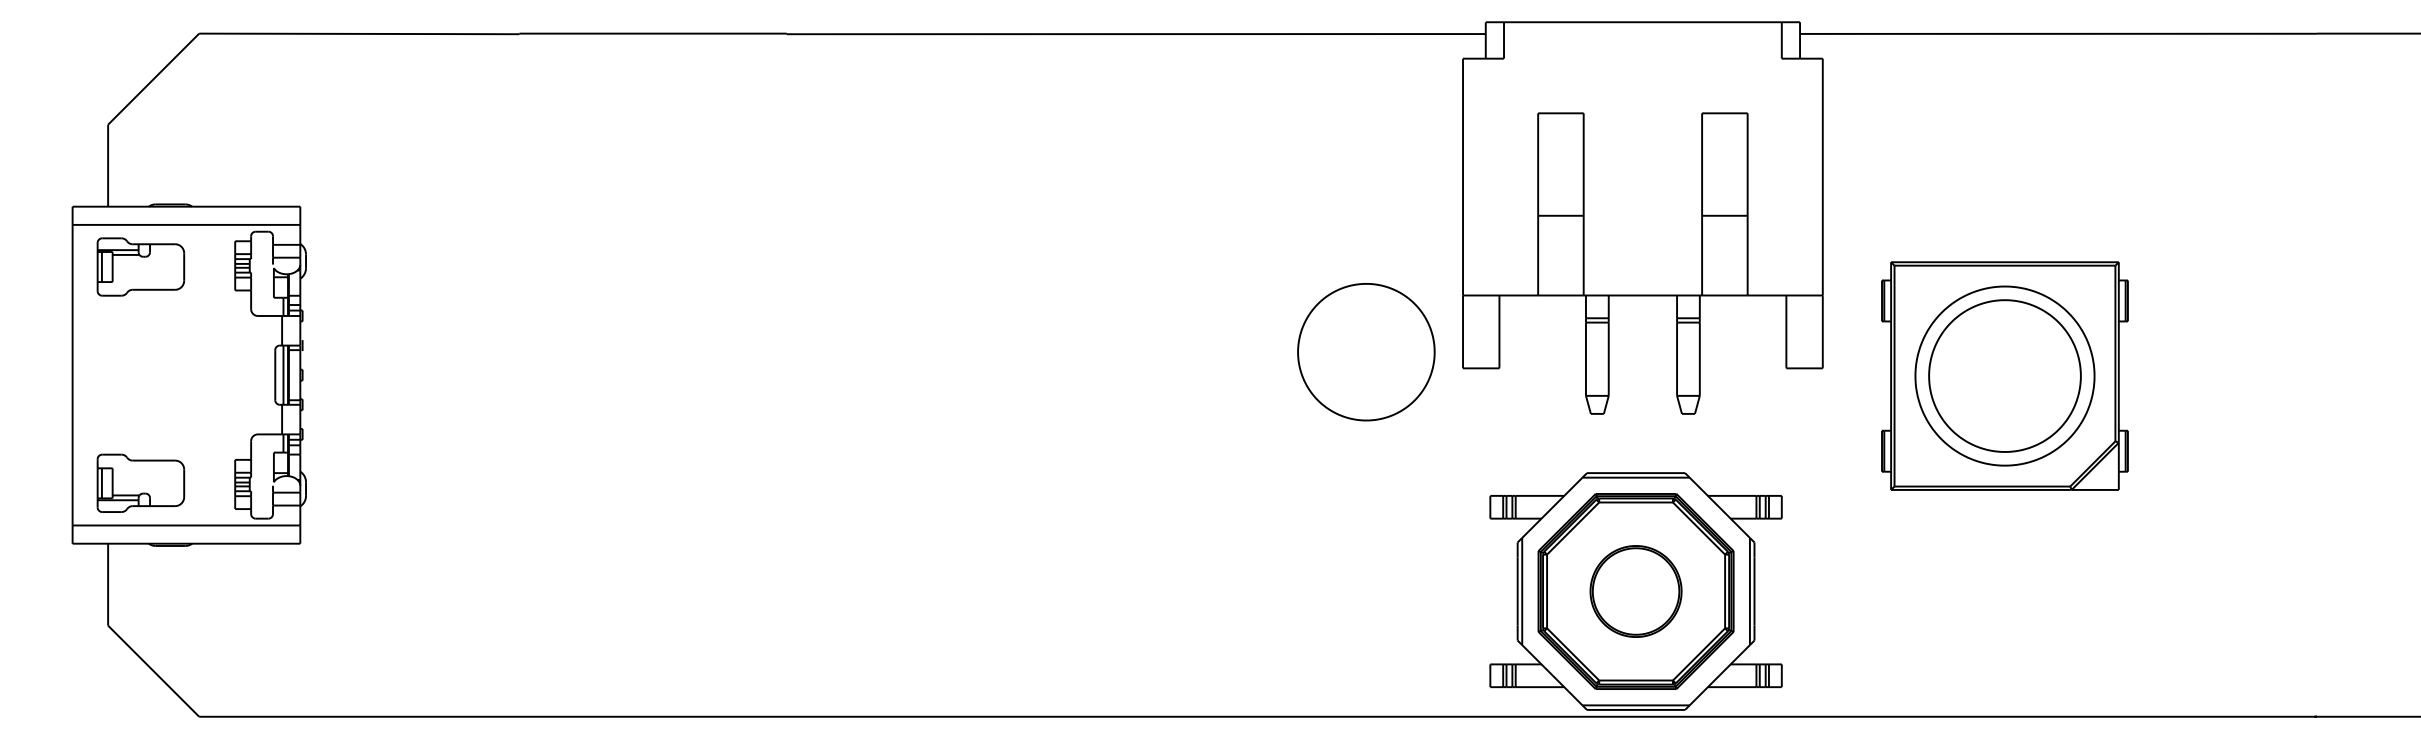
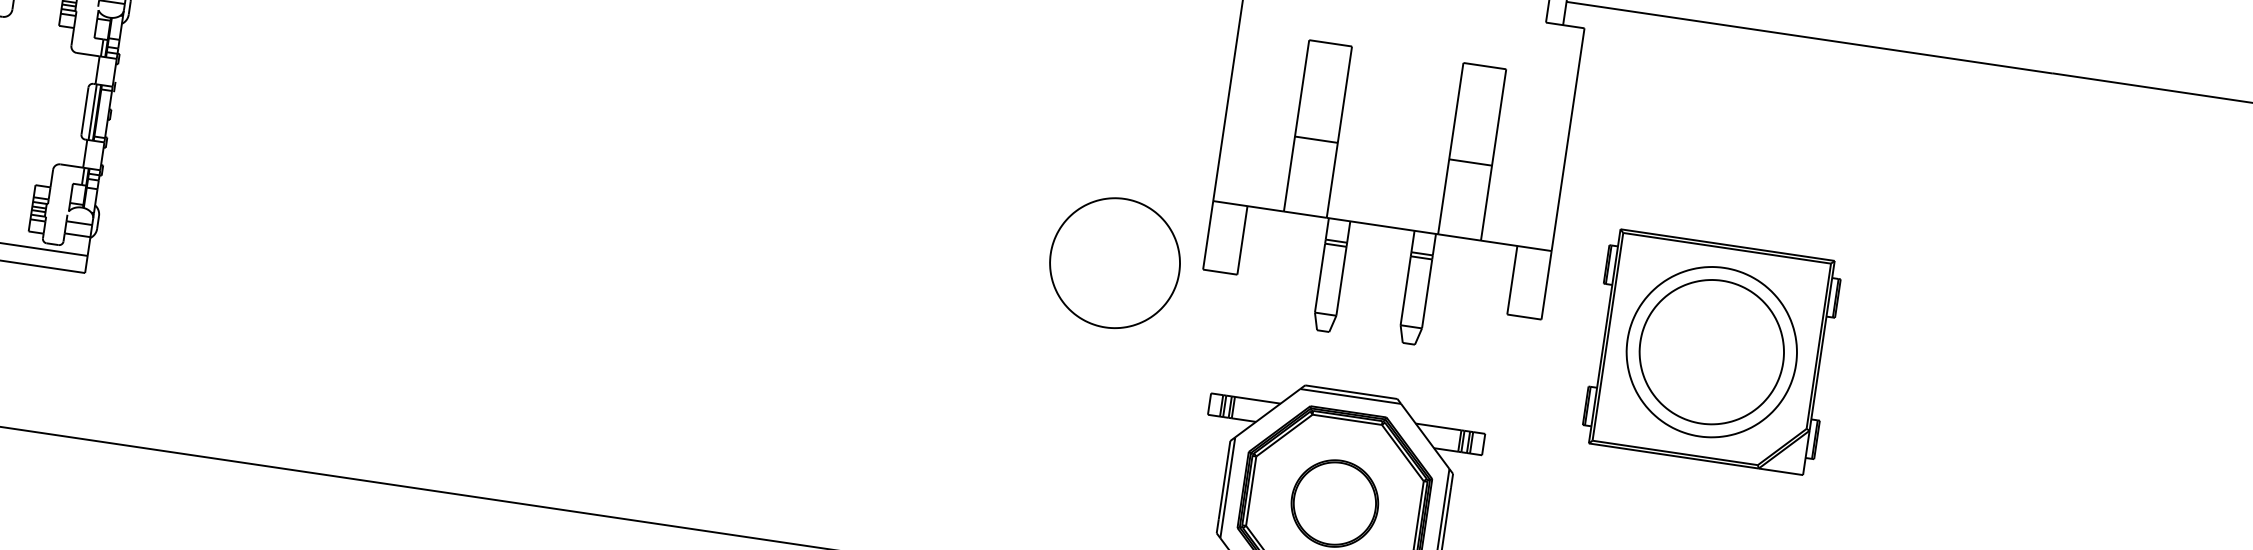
part: (1366, 352) -> (1115, 263), moved

